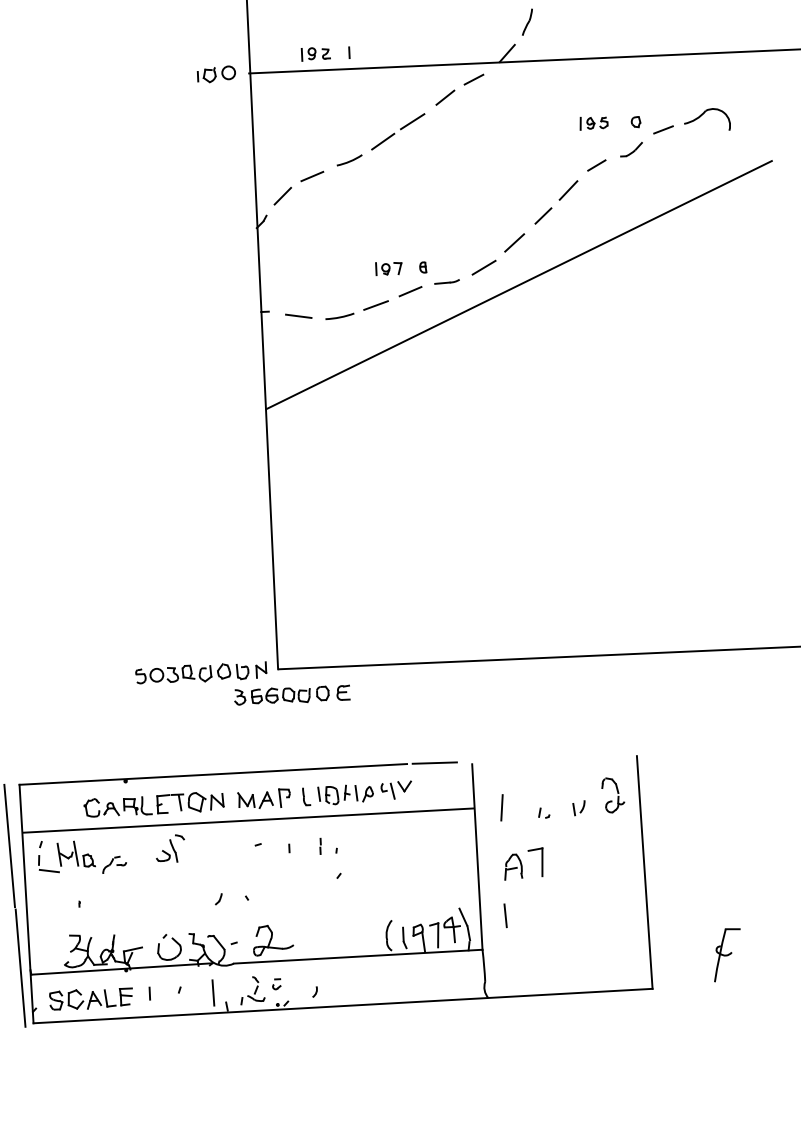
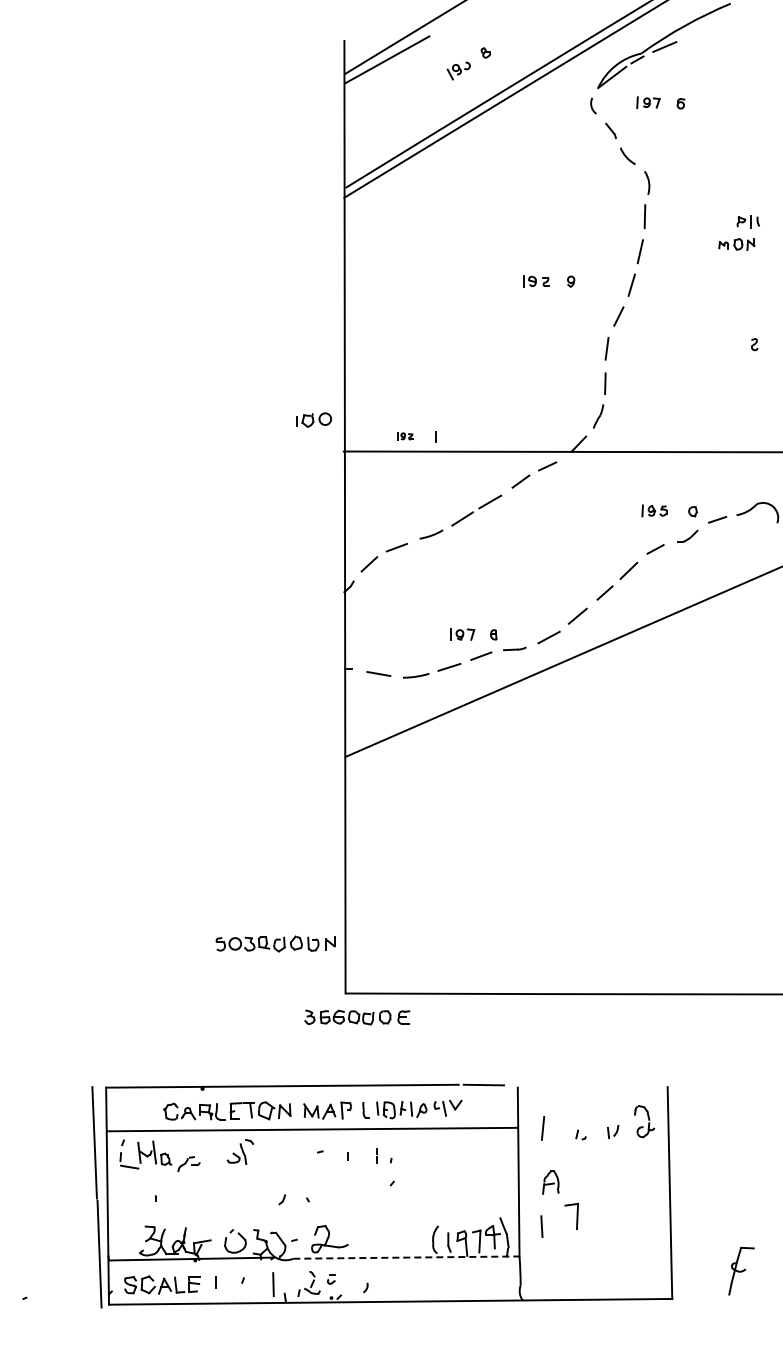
part: (316, 53) -> (405, 436), size x0.6
part: (215, 73) -> (313, 419), moved
part: (201, 672) -> (275, 943), moved
part: (535, 862) -> (571, 1216), moved
line: (358, 956) -> (406, 1257), solid -> dashed

